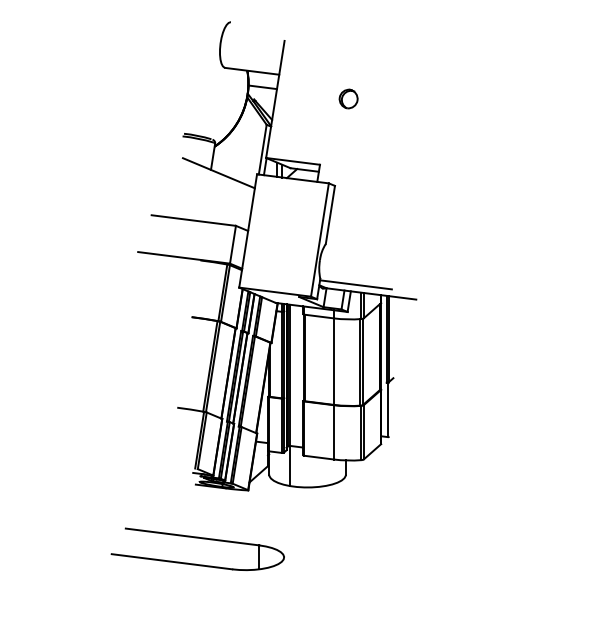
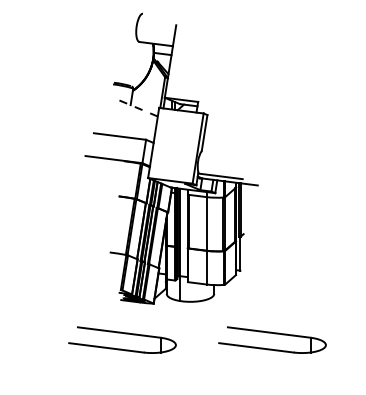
part: (347, 97) -> (215, 60), removed
line: (218, 173) -> (135, 107), solid -> dashed
part: (439, 548) -> (272, 339), added

